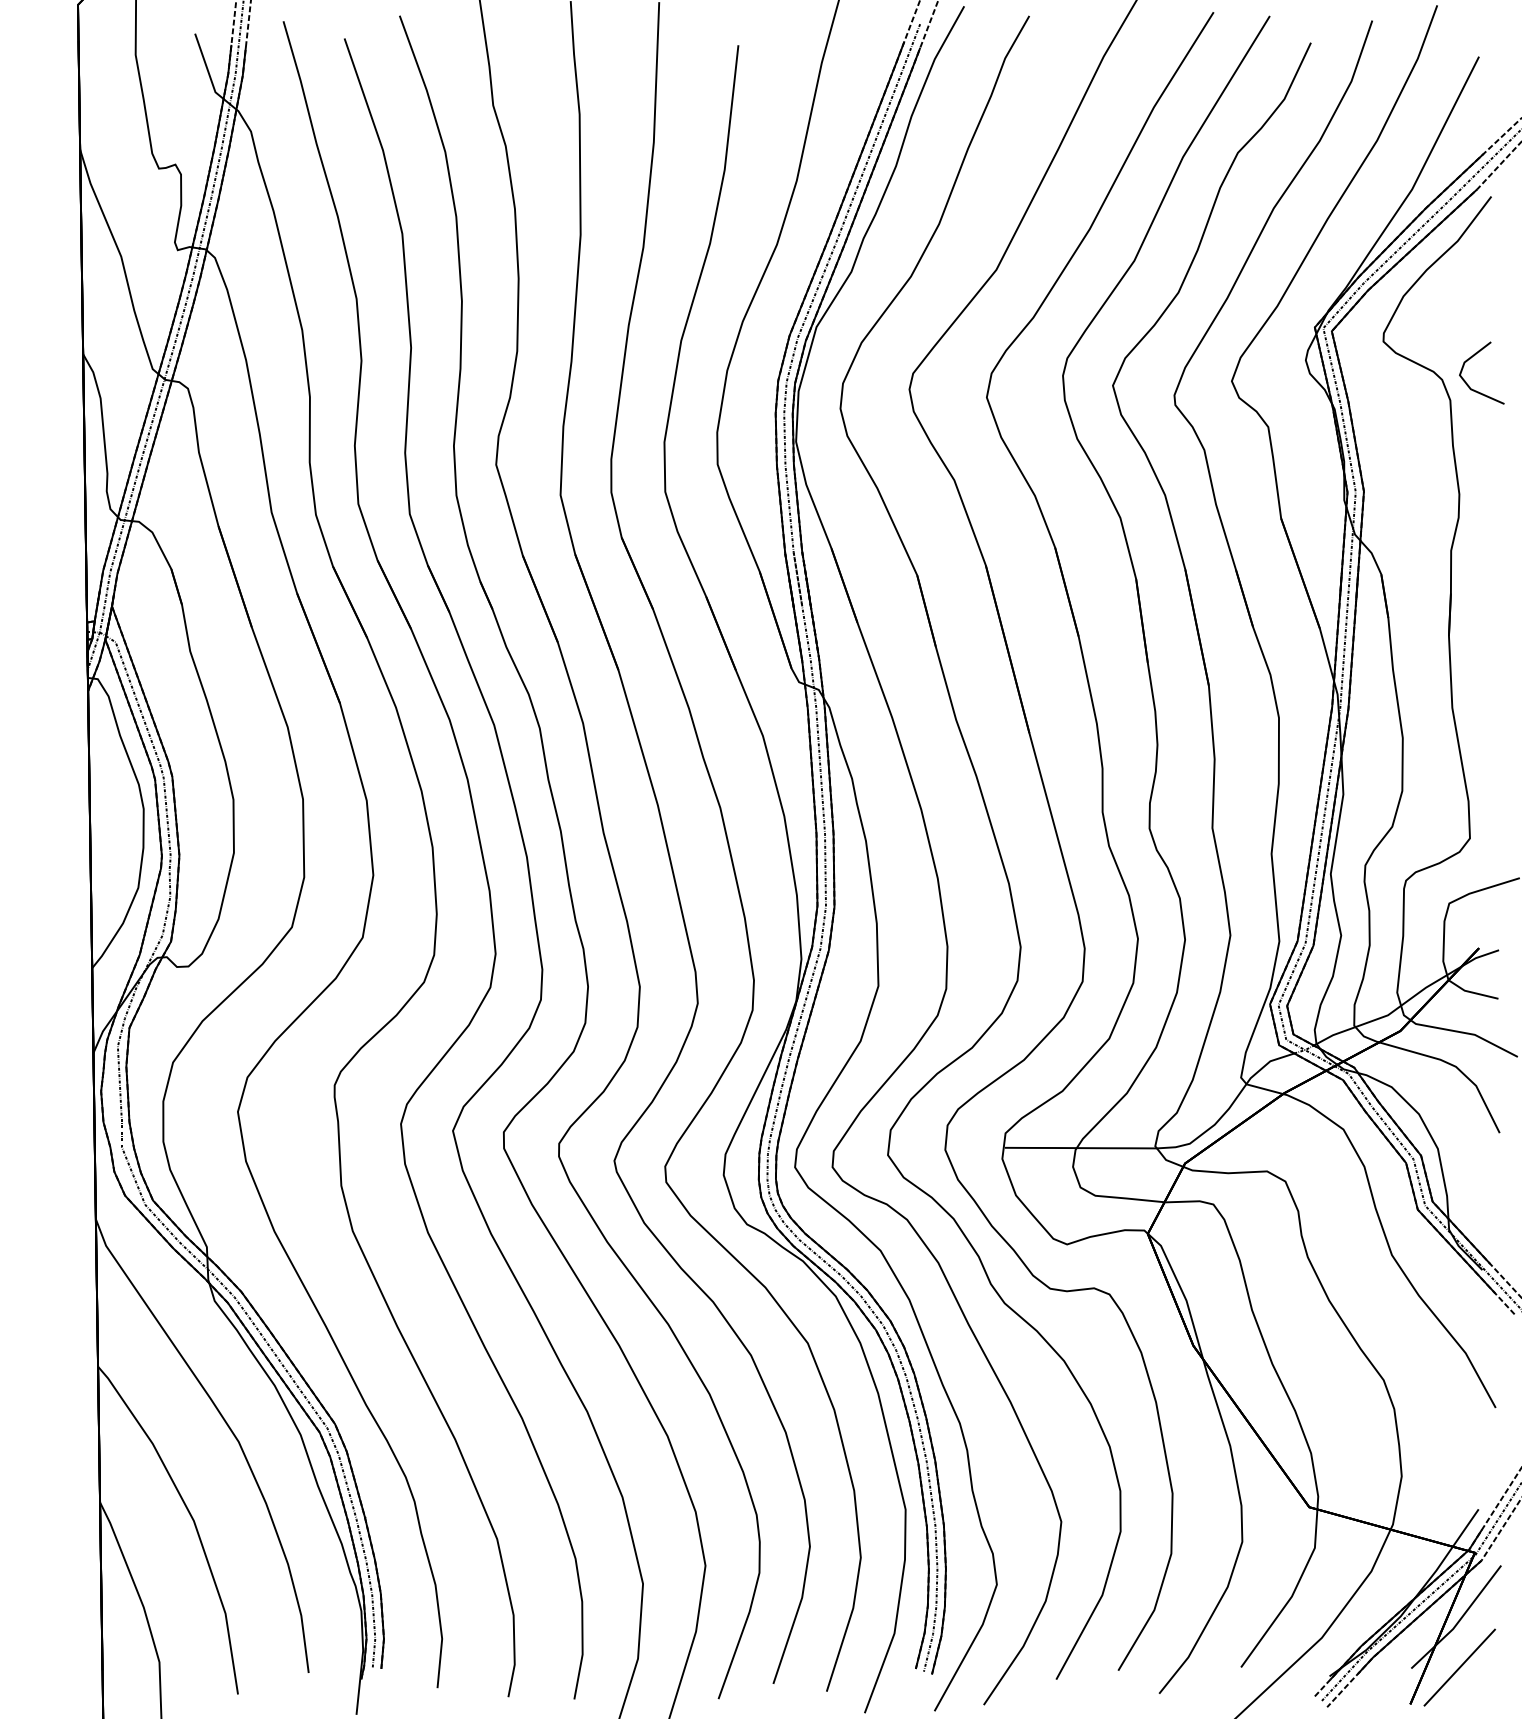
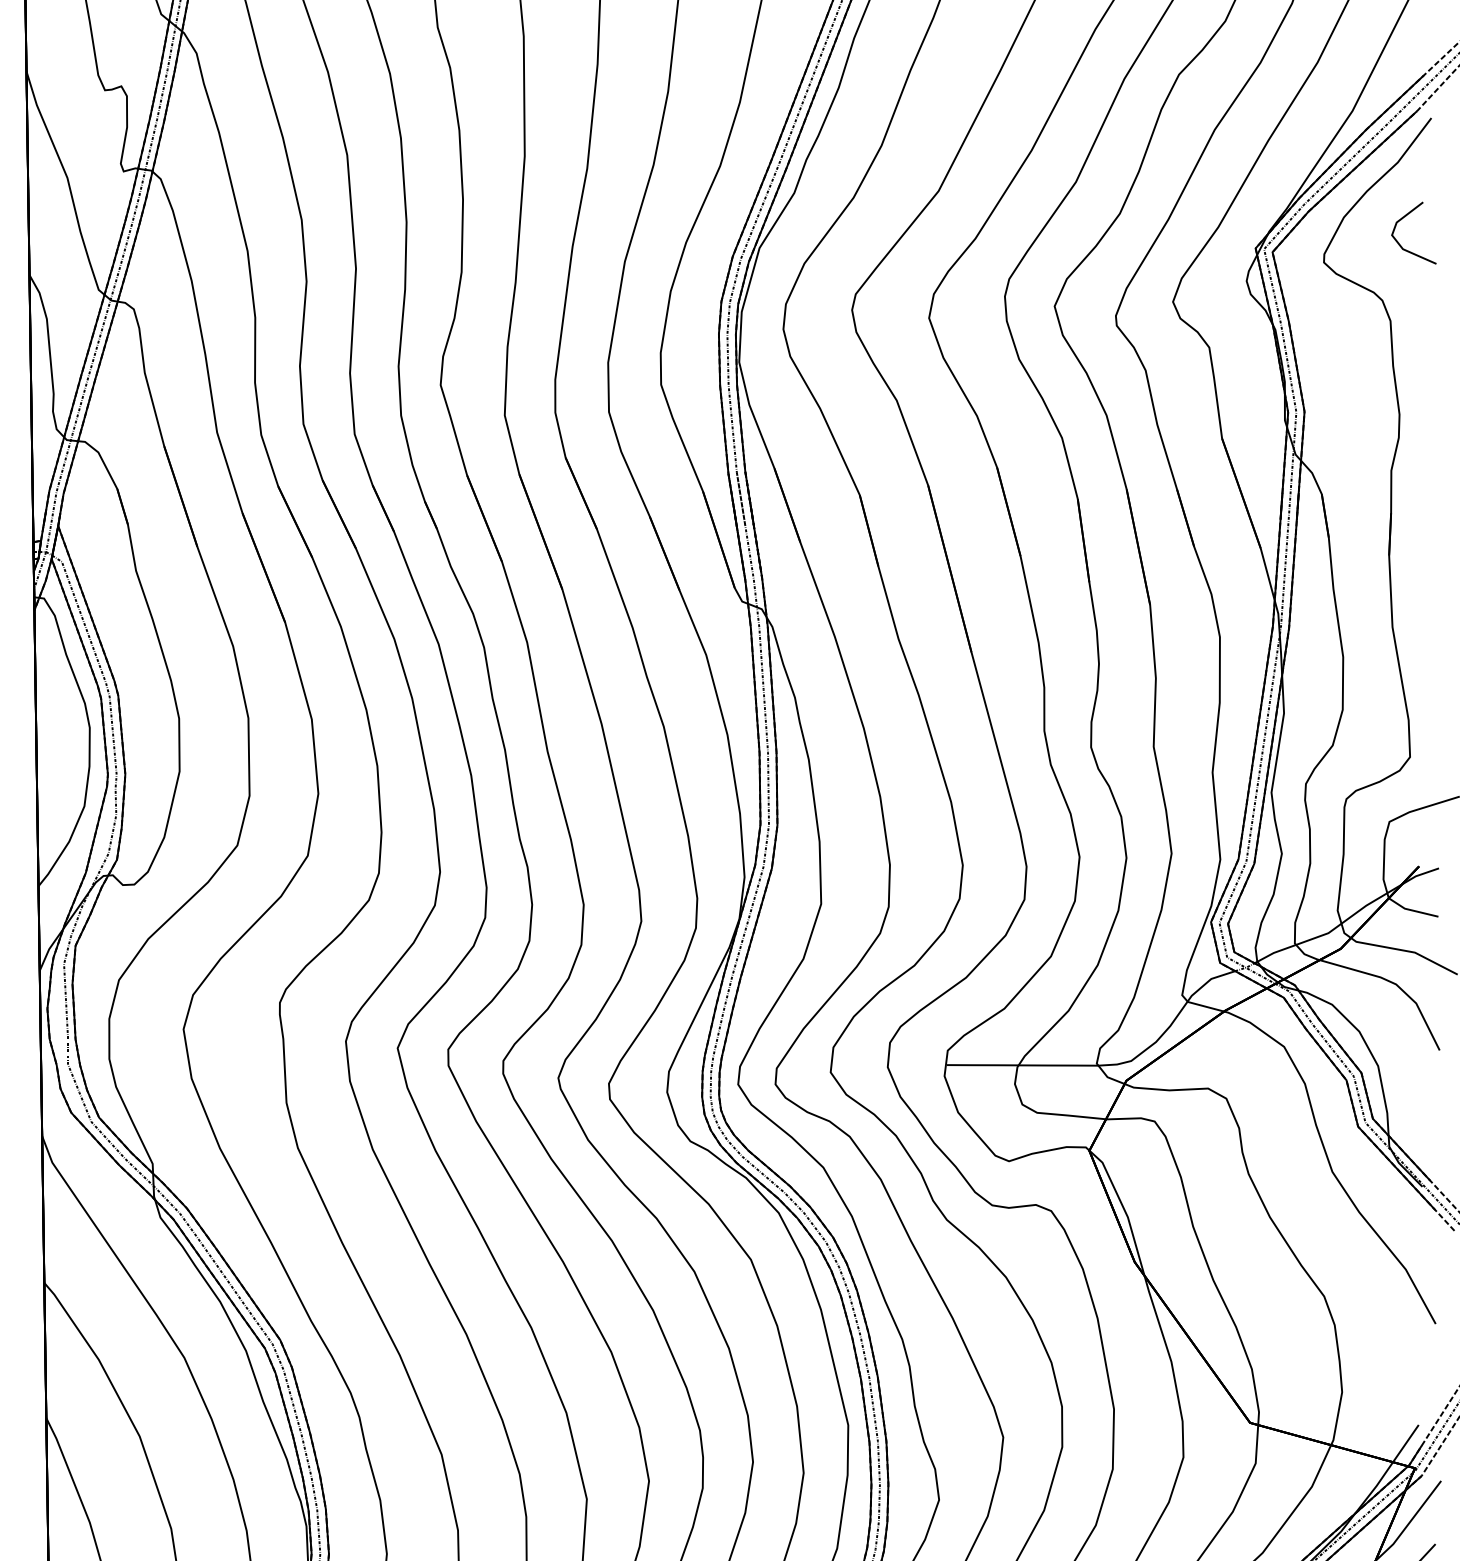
line: (1470, 359) -> (1402, 219), moved

